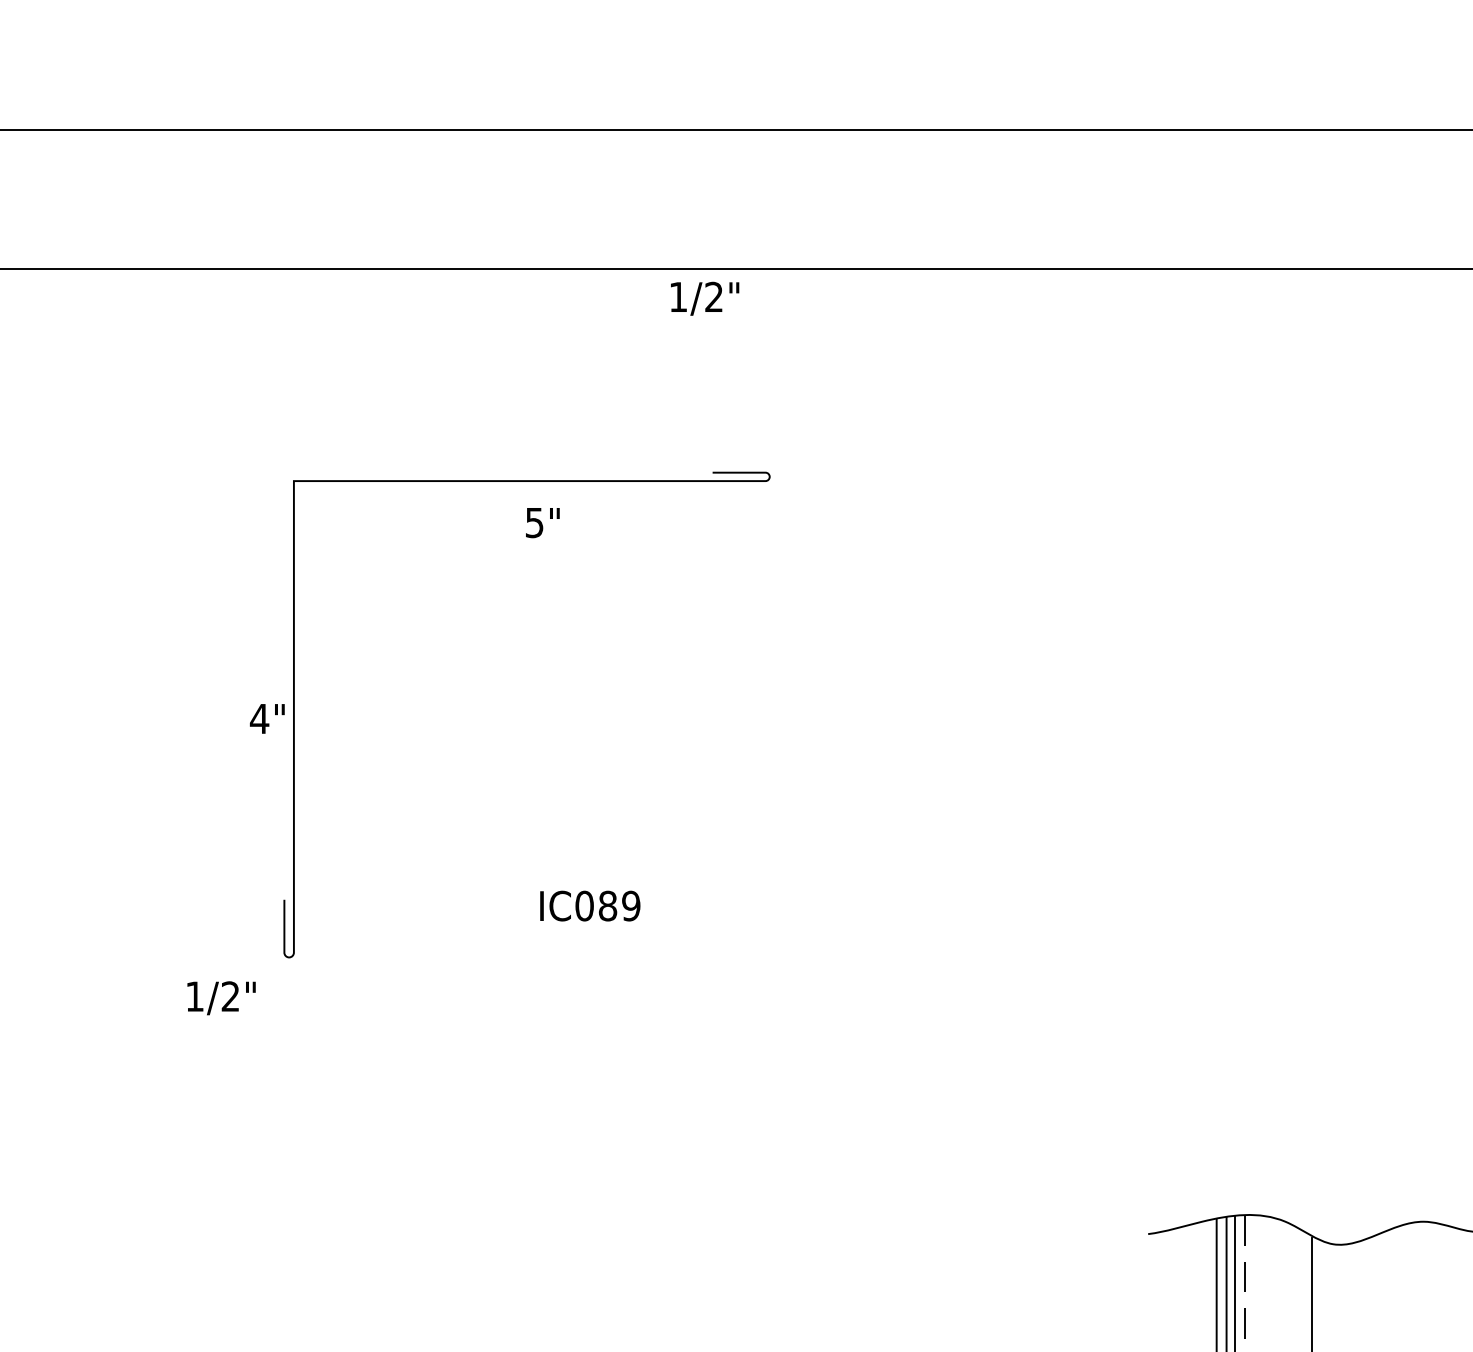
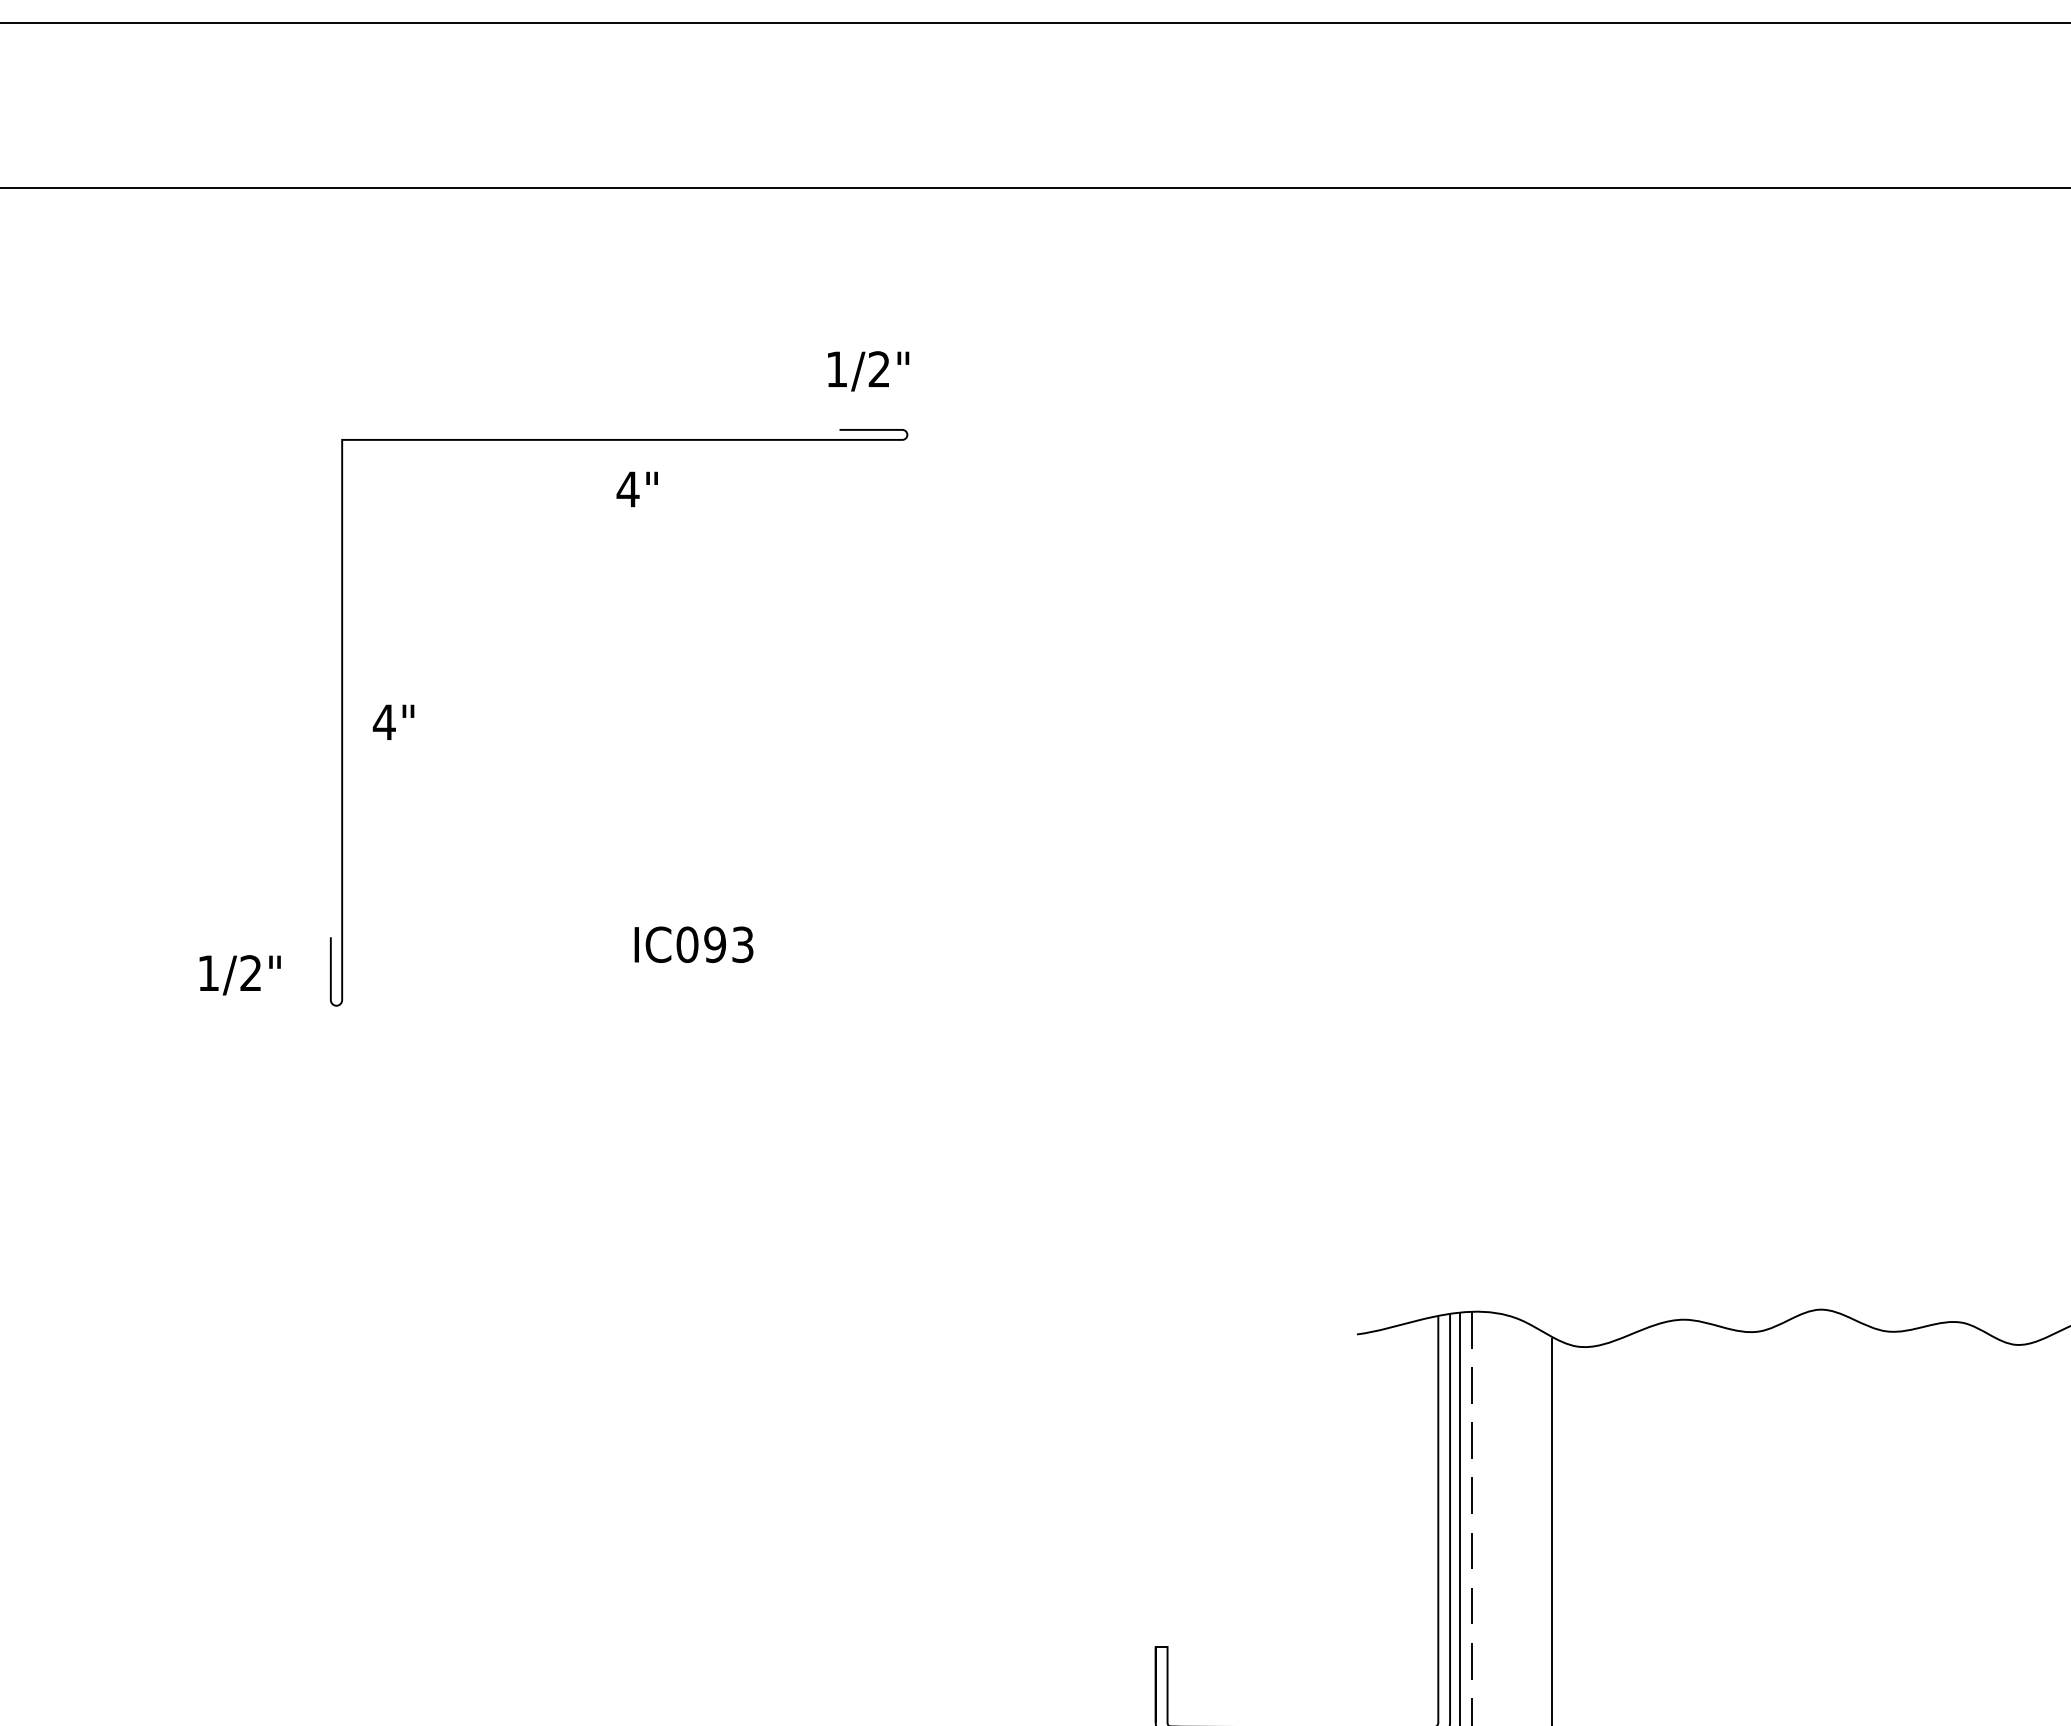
text: (705, 298) -> (868, 371), moved
text: (534, 522) -> (627, 489), 5" -> 4"
text: (267, 718) -> (393, 721), moved
text: (619, 905) -> (728, 944), IC089 -> IC093
text: (220, 998) -> (239, 975), moved

